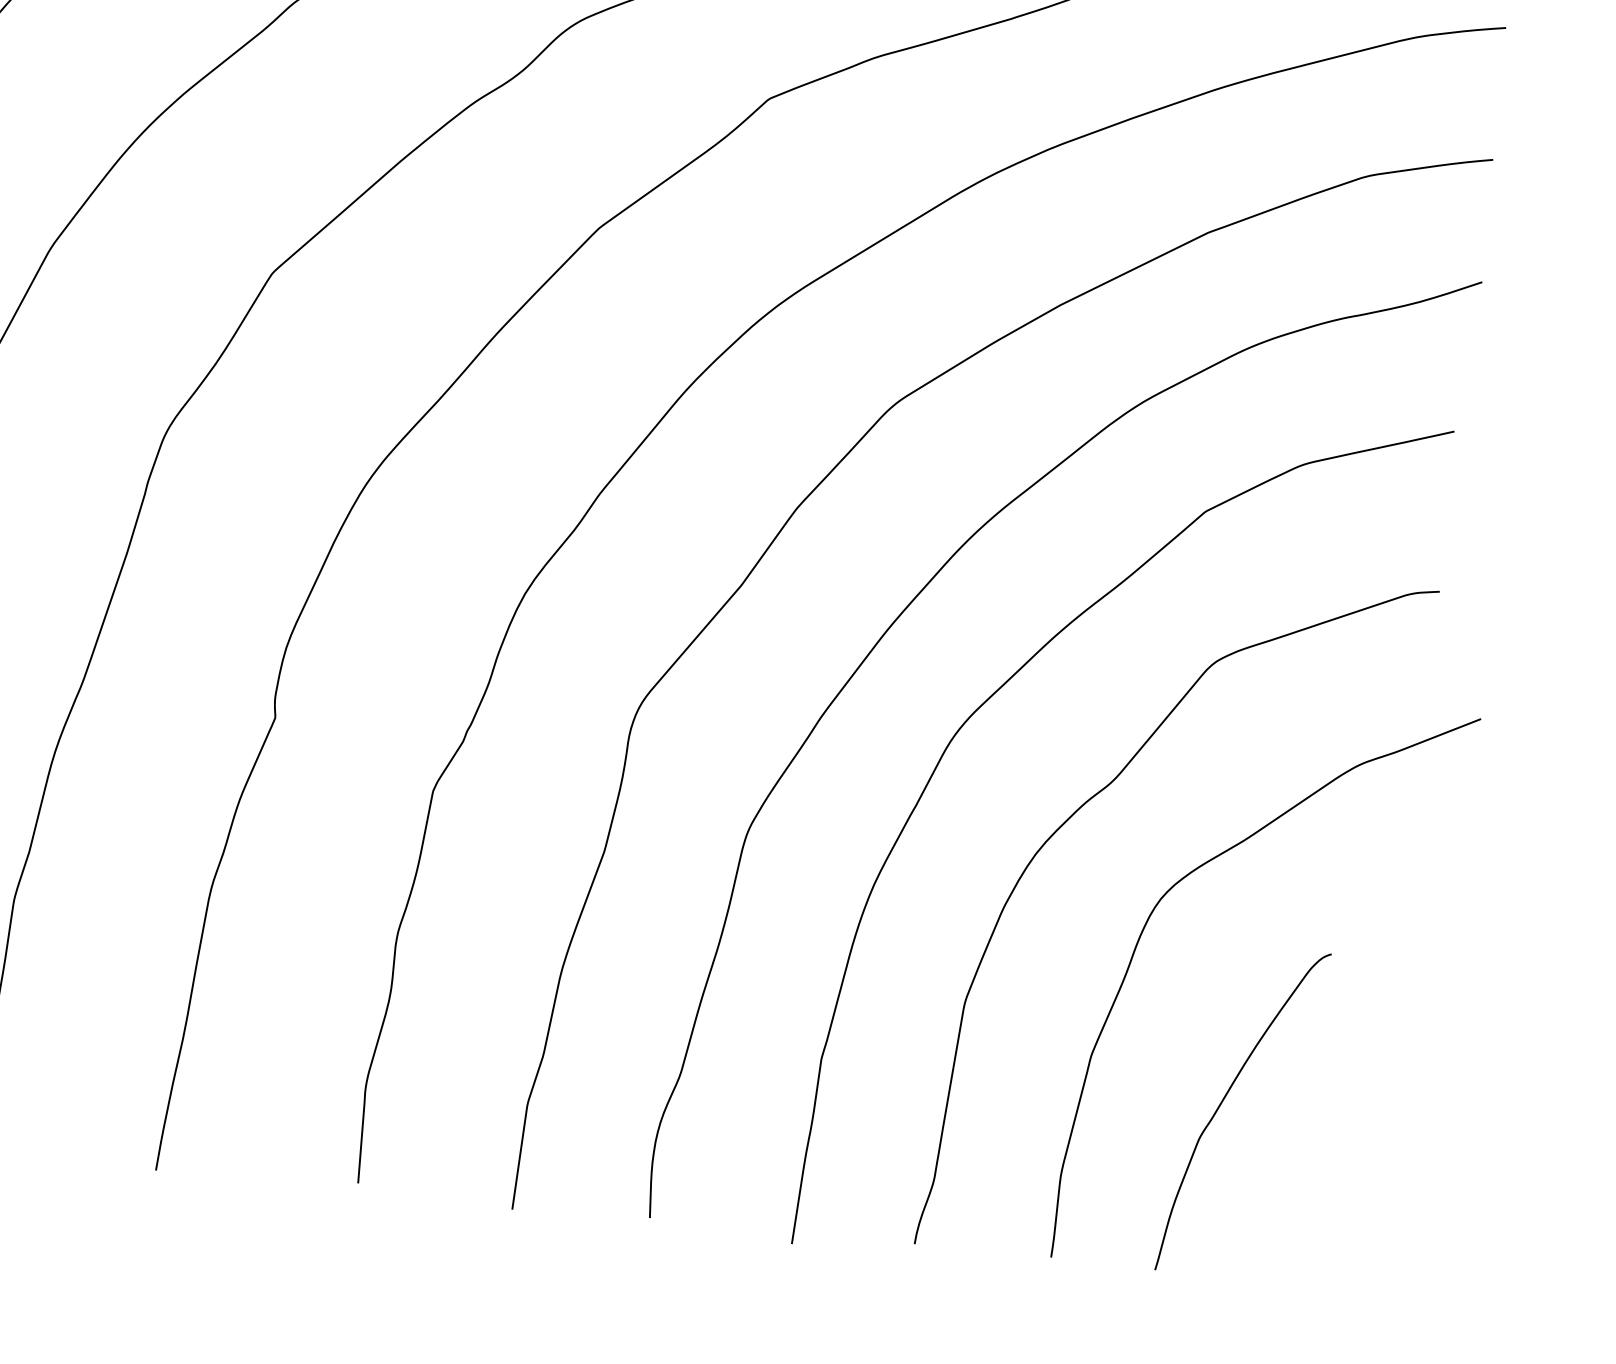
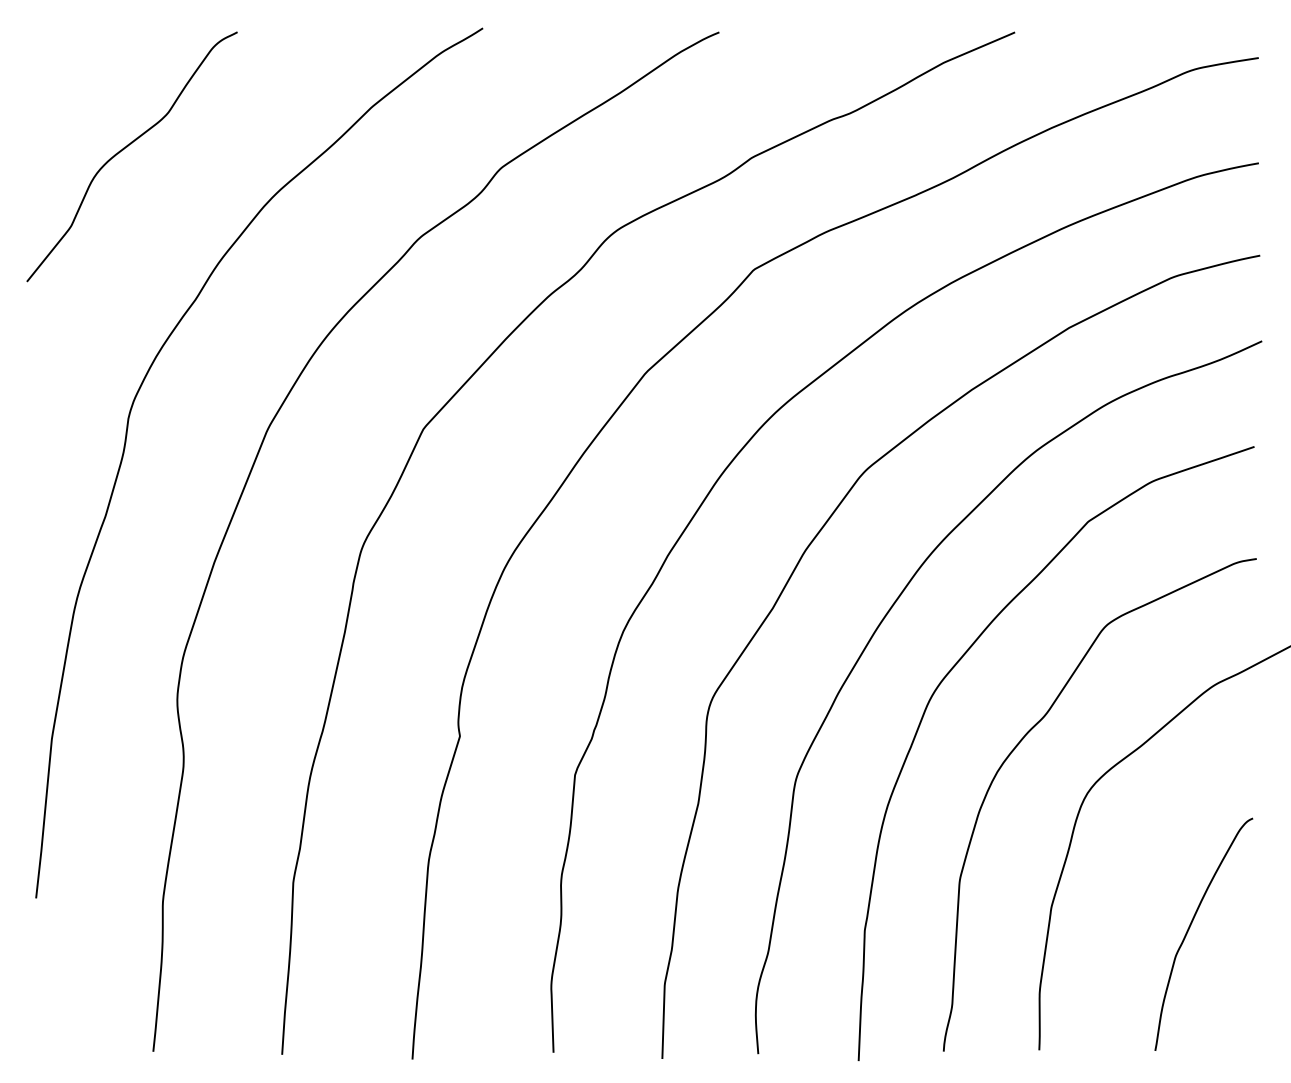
curve: (1225, 1099) -> (1190, 927), moved

